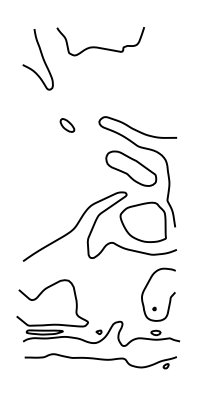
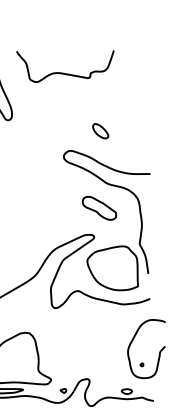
part: (67, 125) -> (100, 131), moved
part: (131, 168) -> (99, 208), size x0.6
part: (169, 298) -> (158, 353), moved

